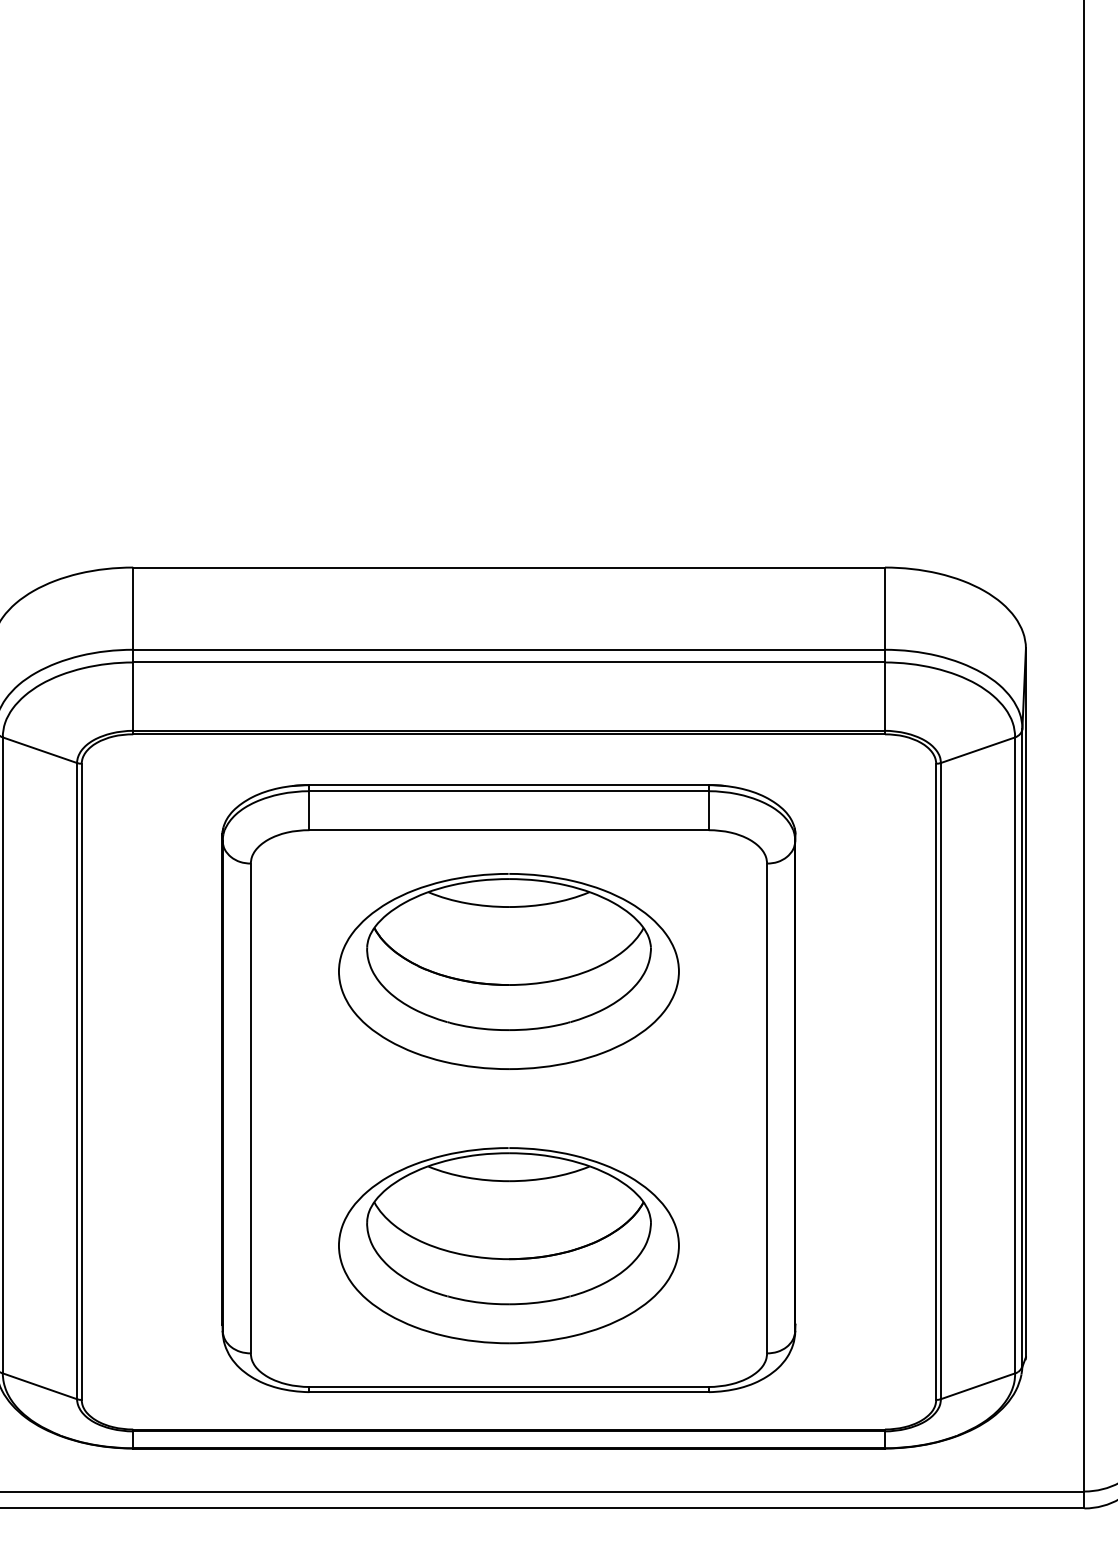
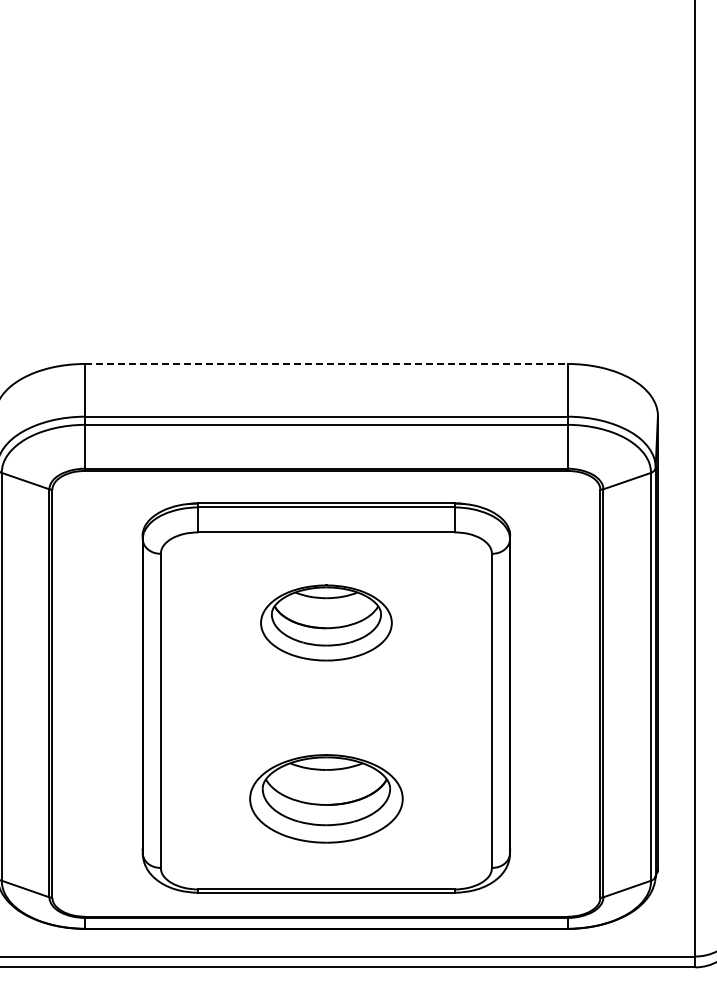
line: (509, 566) -> (326, 363), solid -> dashed
part: (509, 970) -> (326, 622), size x0.6
part: (509, 1245) -> (326, 798), size x0.7

